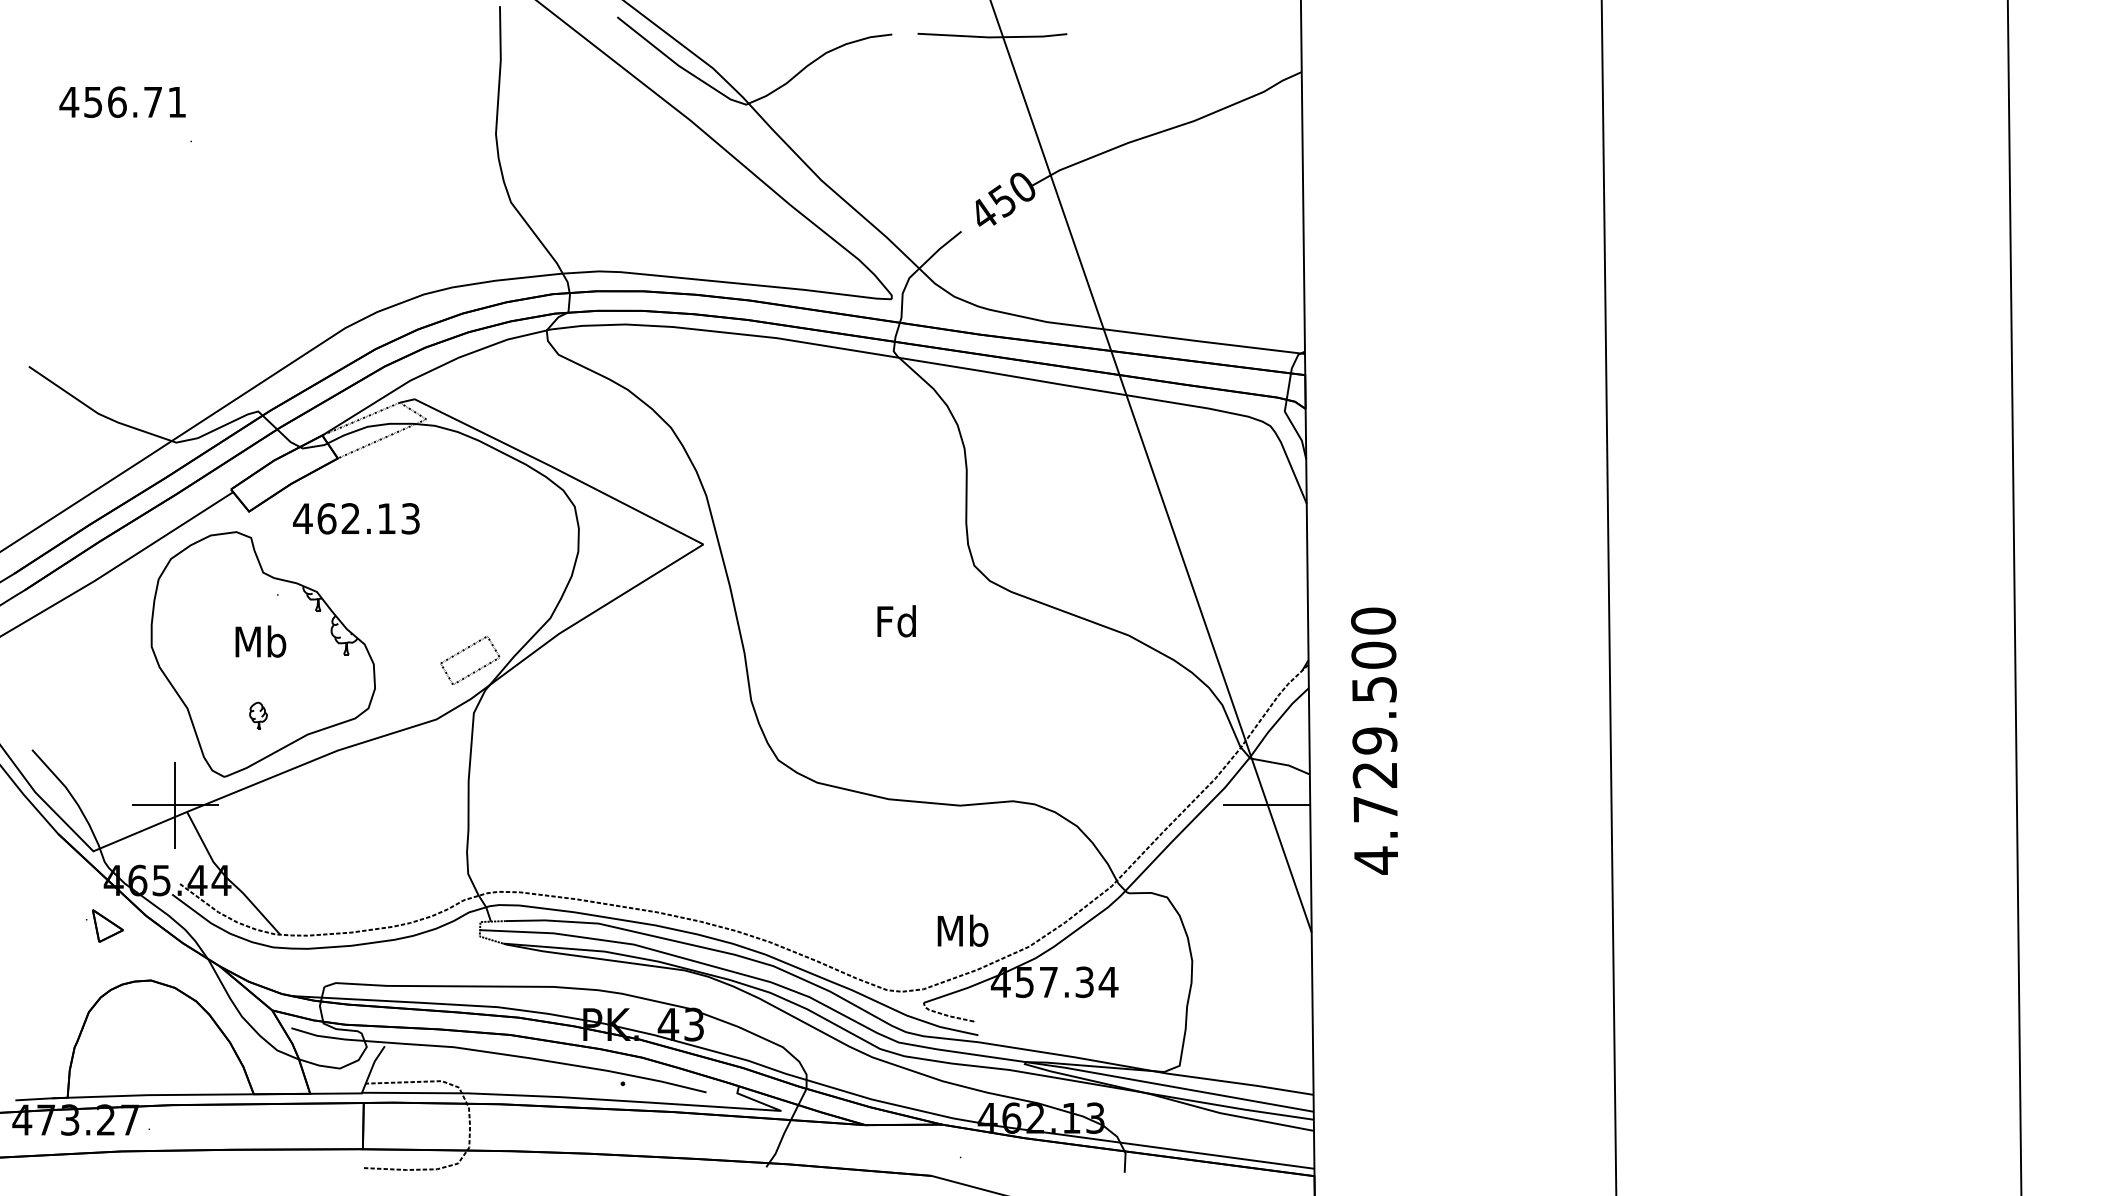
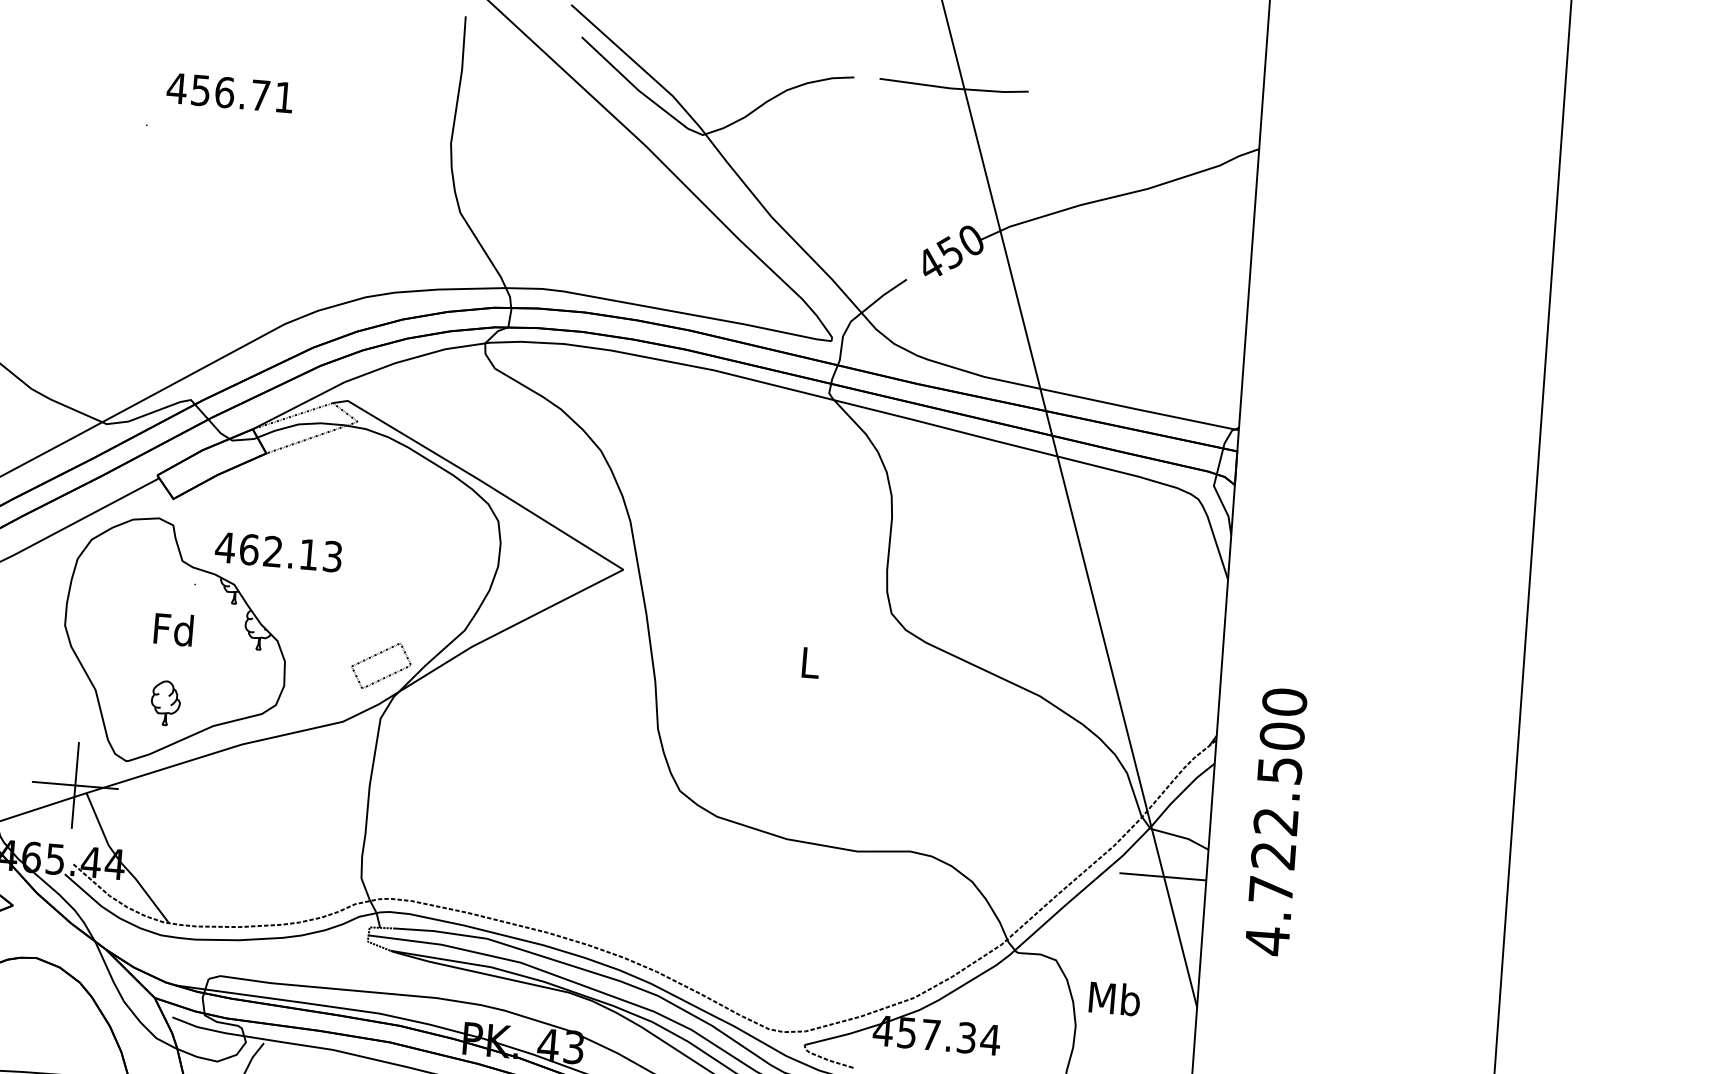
text: (122, 101) -> (230, 92), moved
text: (356, 518) -> (278, 551), moved
text: (896, 621) -> (809, 662), Fd -> L
text: (260, 641) -> (173, 629), Mb -> Fd
part: (258, 715) -> (165, 702), size x1.67
text: (1374, 740) -> (1275, 821), 4.729.500 -> 4.722.500
text: (962, 930) -> (1114, 998), moved

